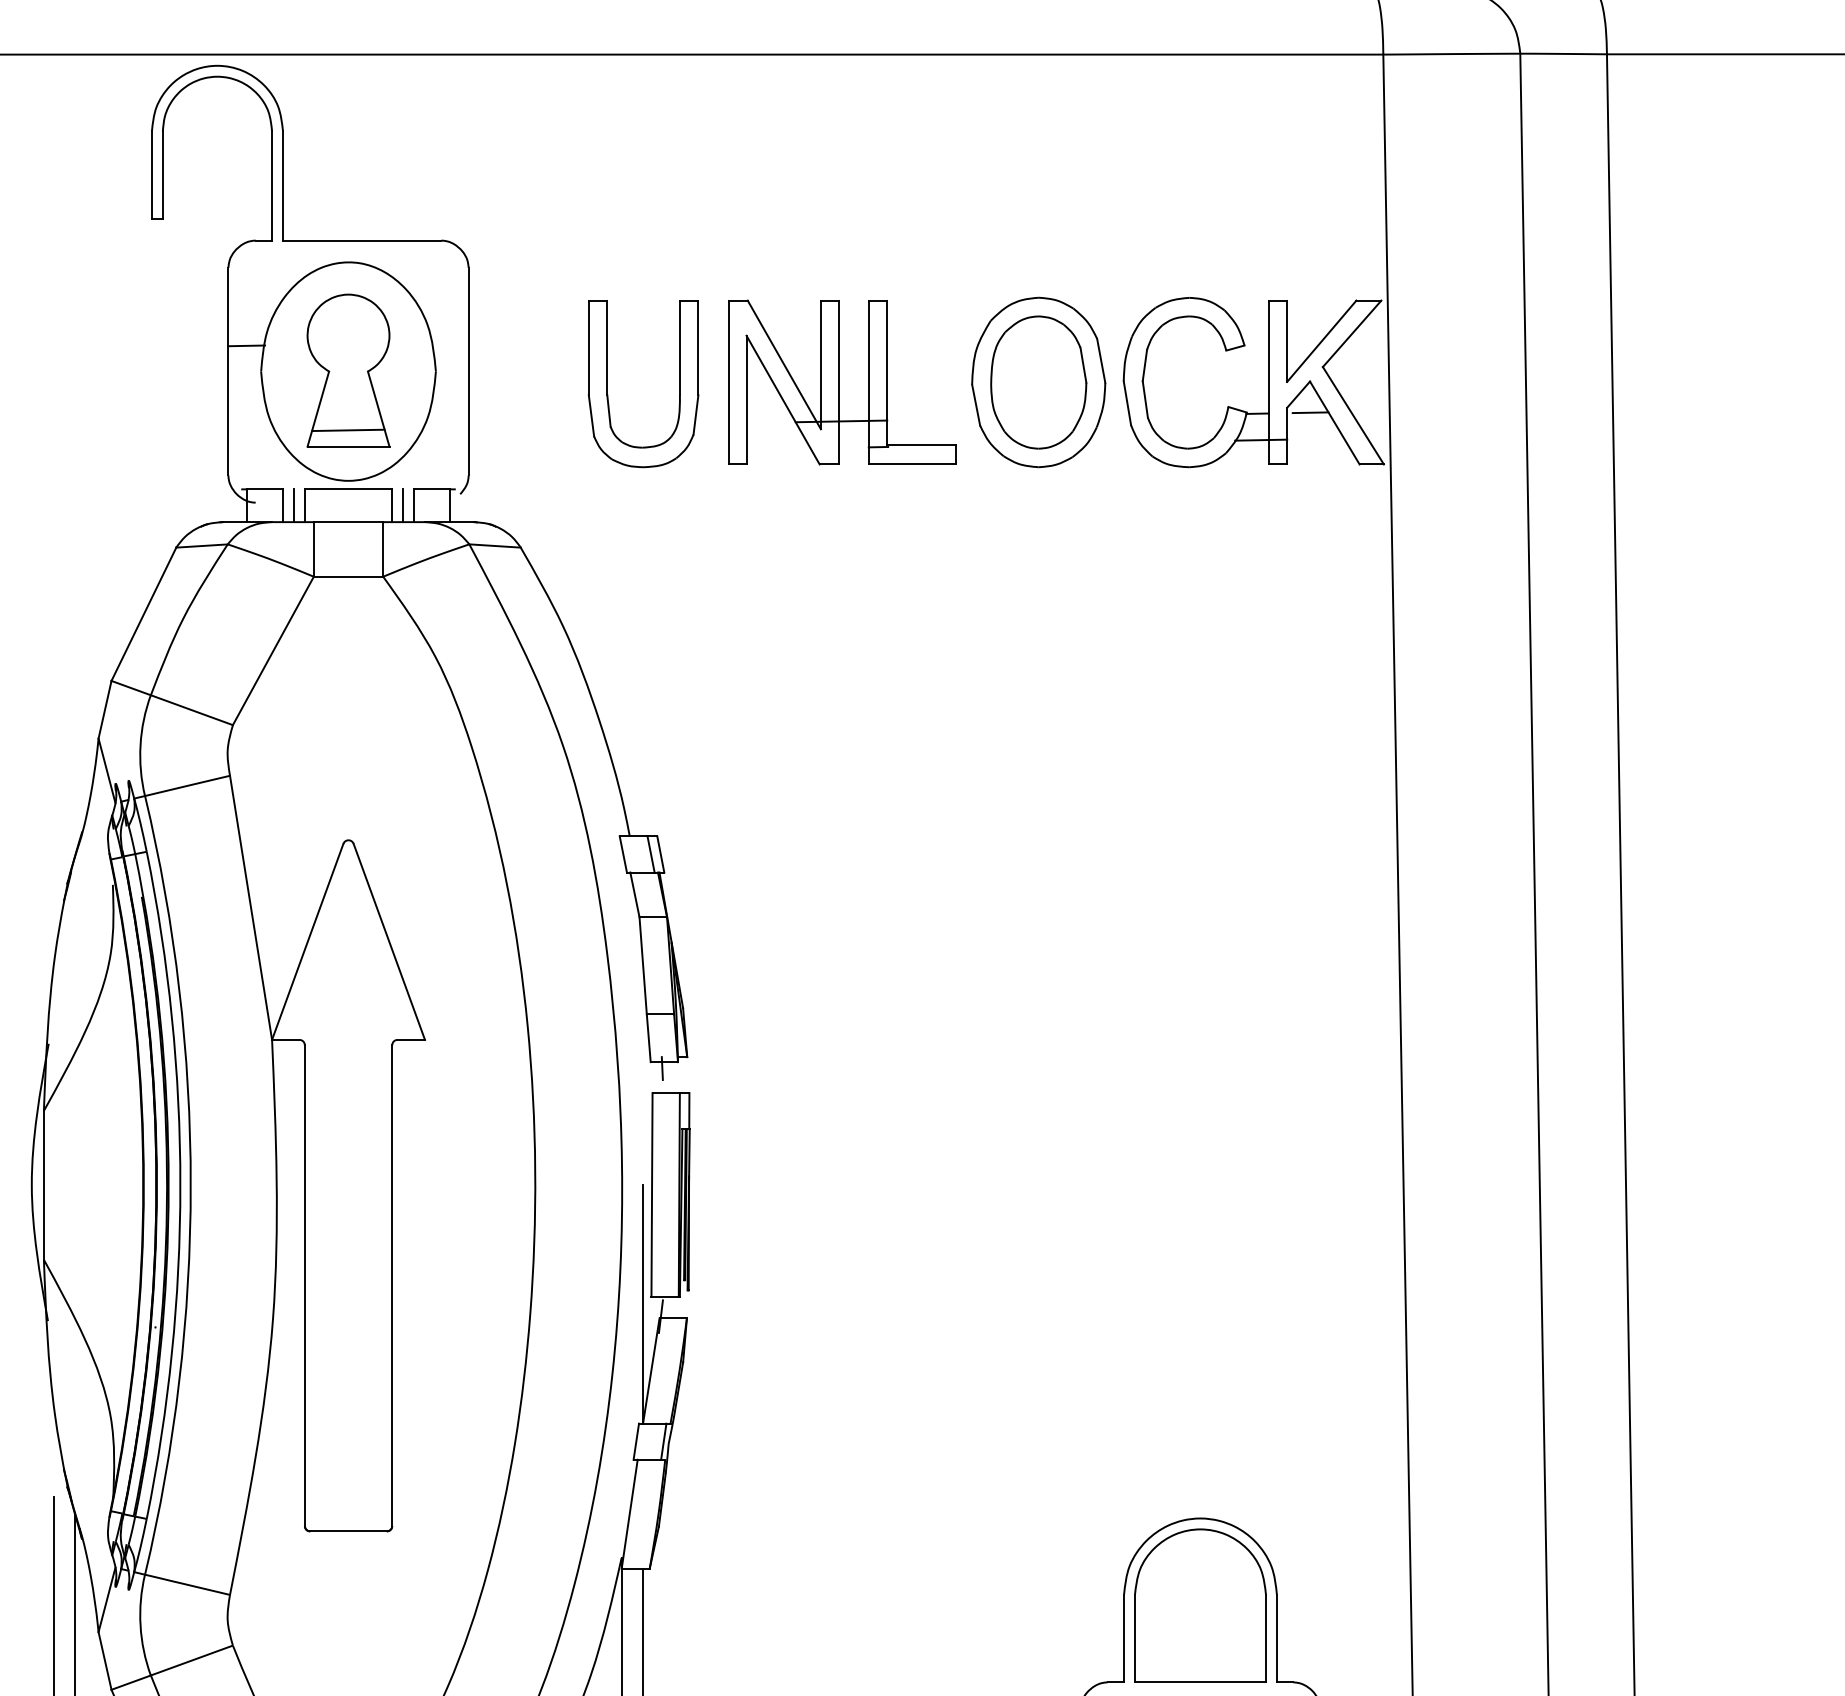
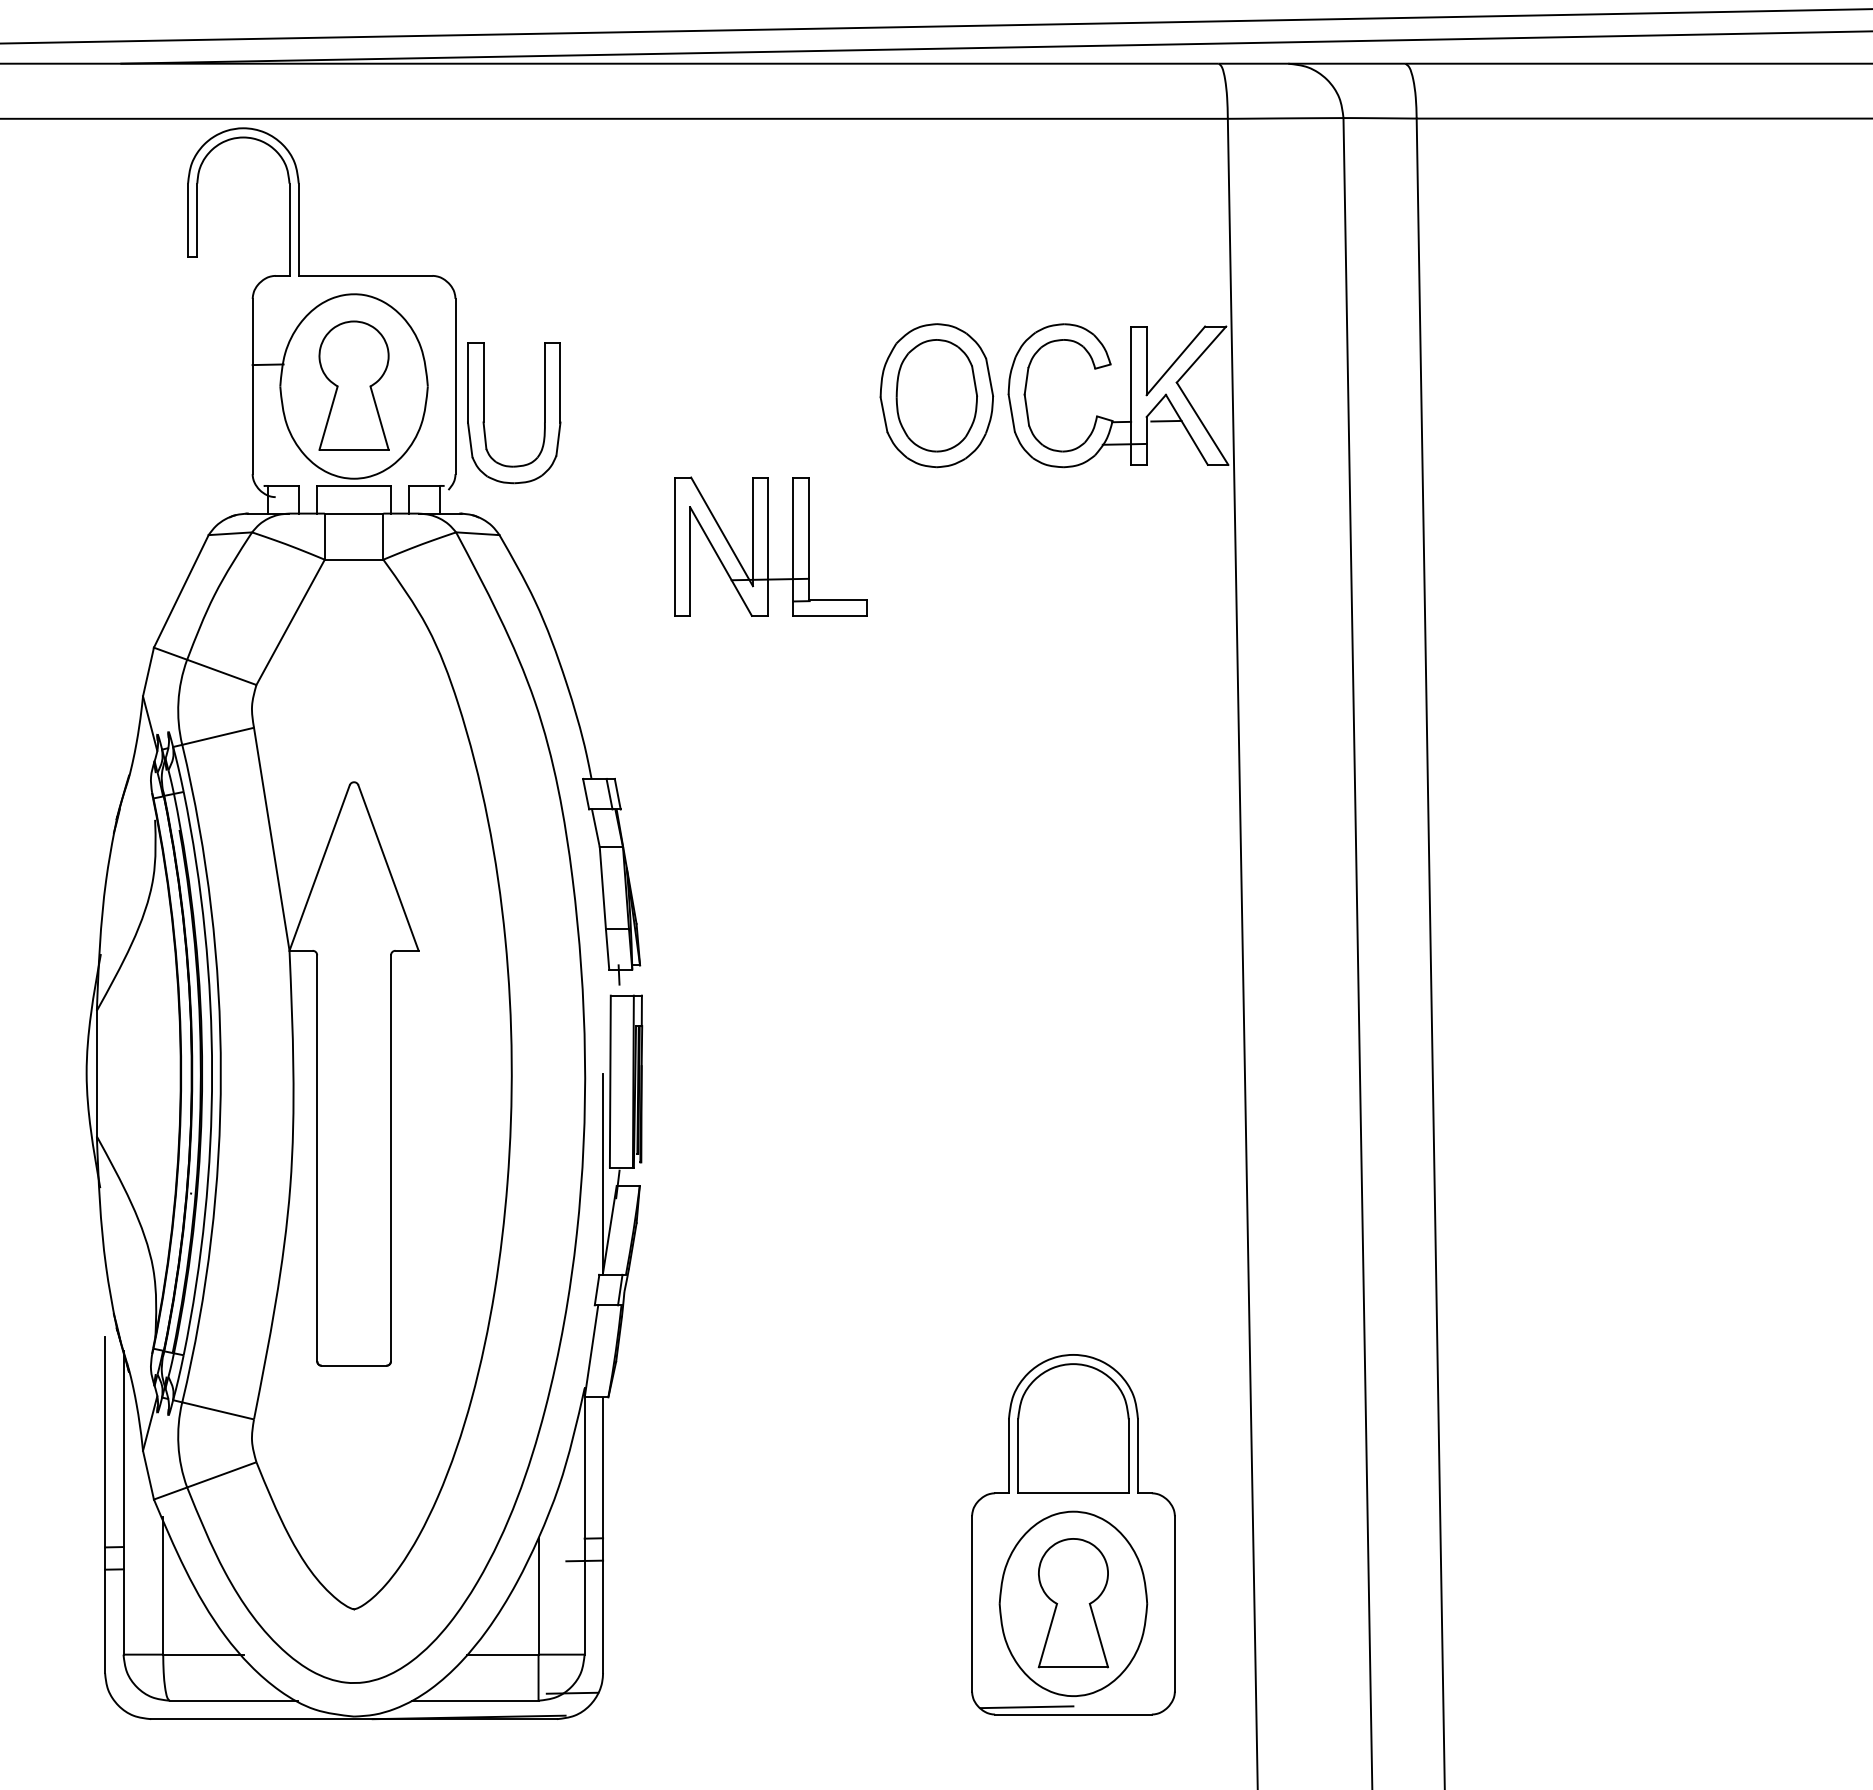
part: (841, 382) -> (770, 546), moved
part: (608, 384) -> (484, 413), moved
line: (347, 429) -> (353, 435), removed
line: (293, 505) -> (307, 499), removed
line: (403, 505) -> (400, 499), removed

